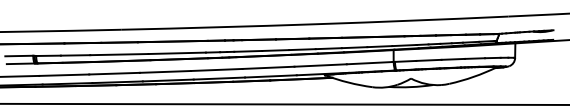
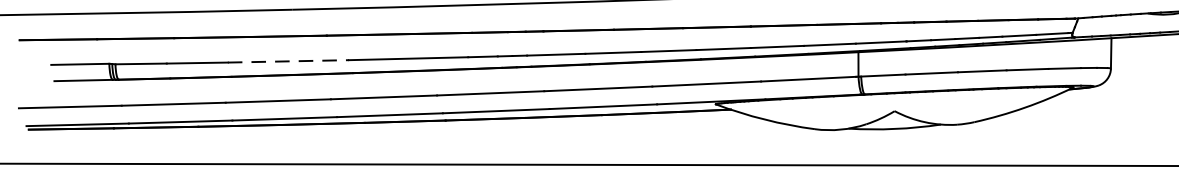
line: (119, 54) -> (288, 61), solid -> dashed

